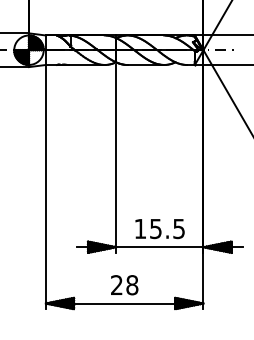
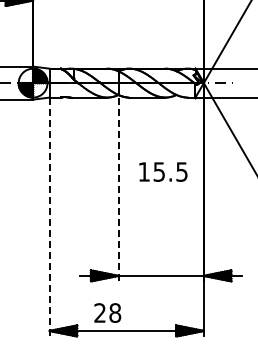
line: (116, 158) -> (118, 189), solid -> dashed
line: (45, 187) -> (49, 217), solid -> dashed
text: (160, 228) -> (163, 171), moved
text: (124, 284) -> (107, 312), moved

